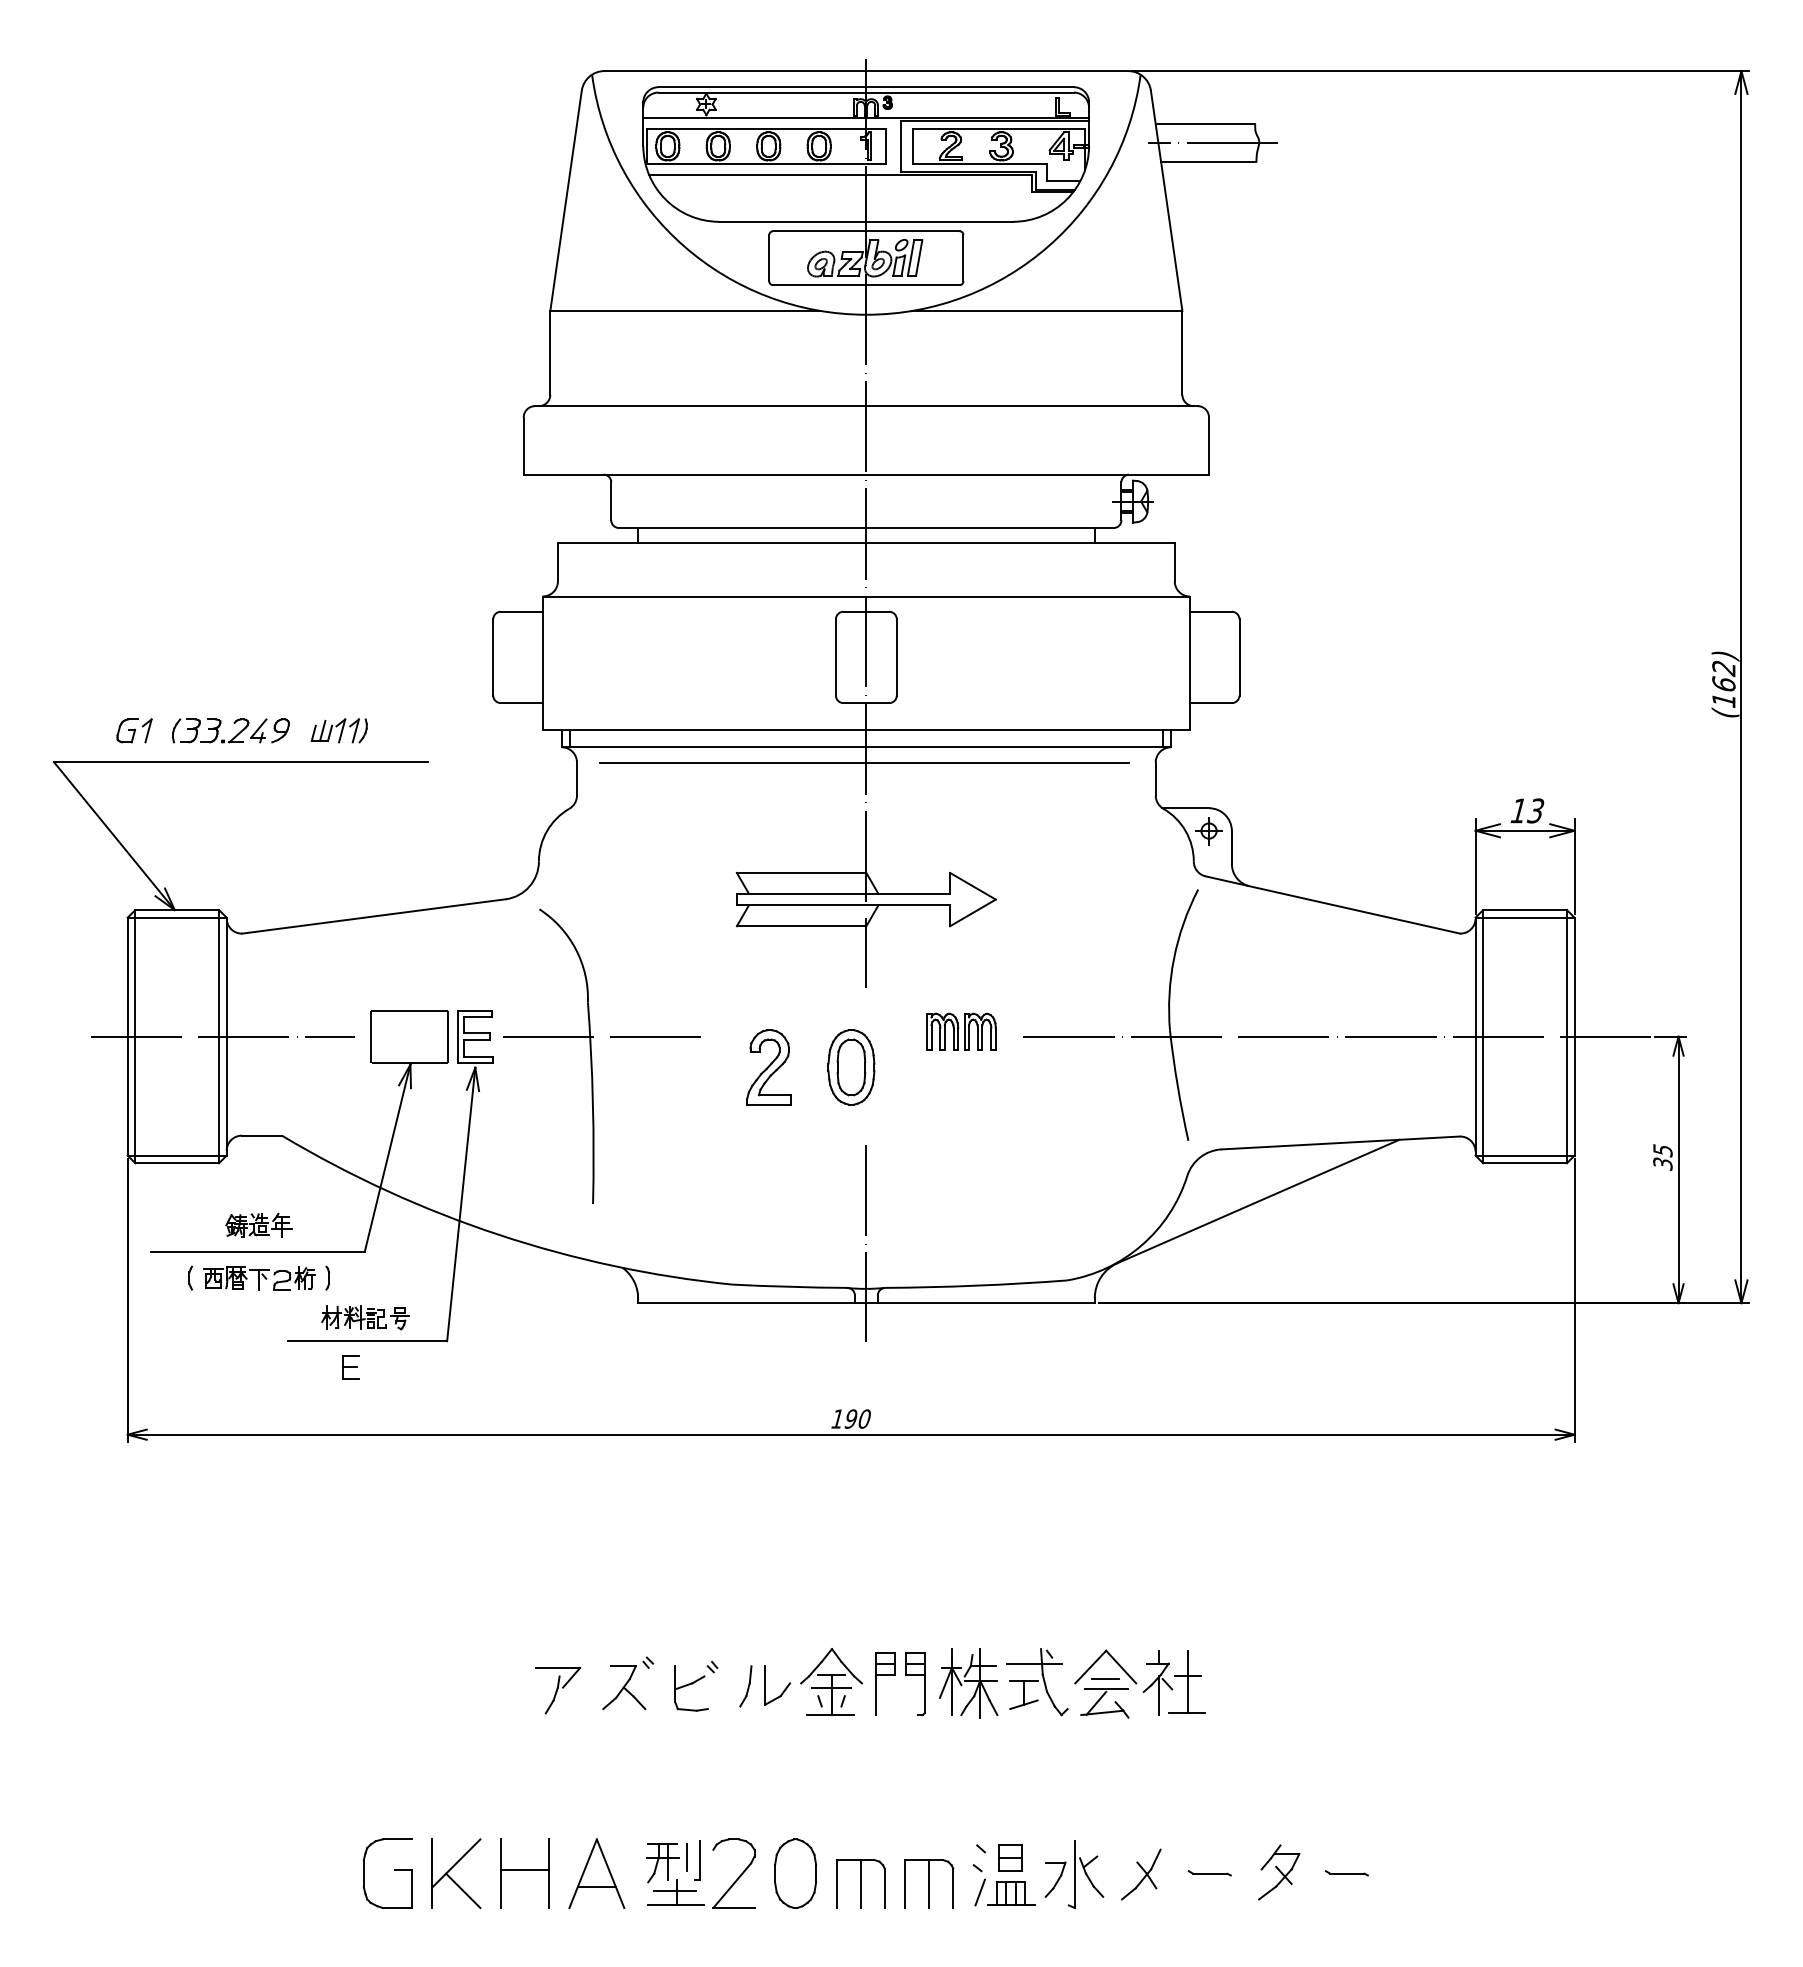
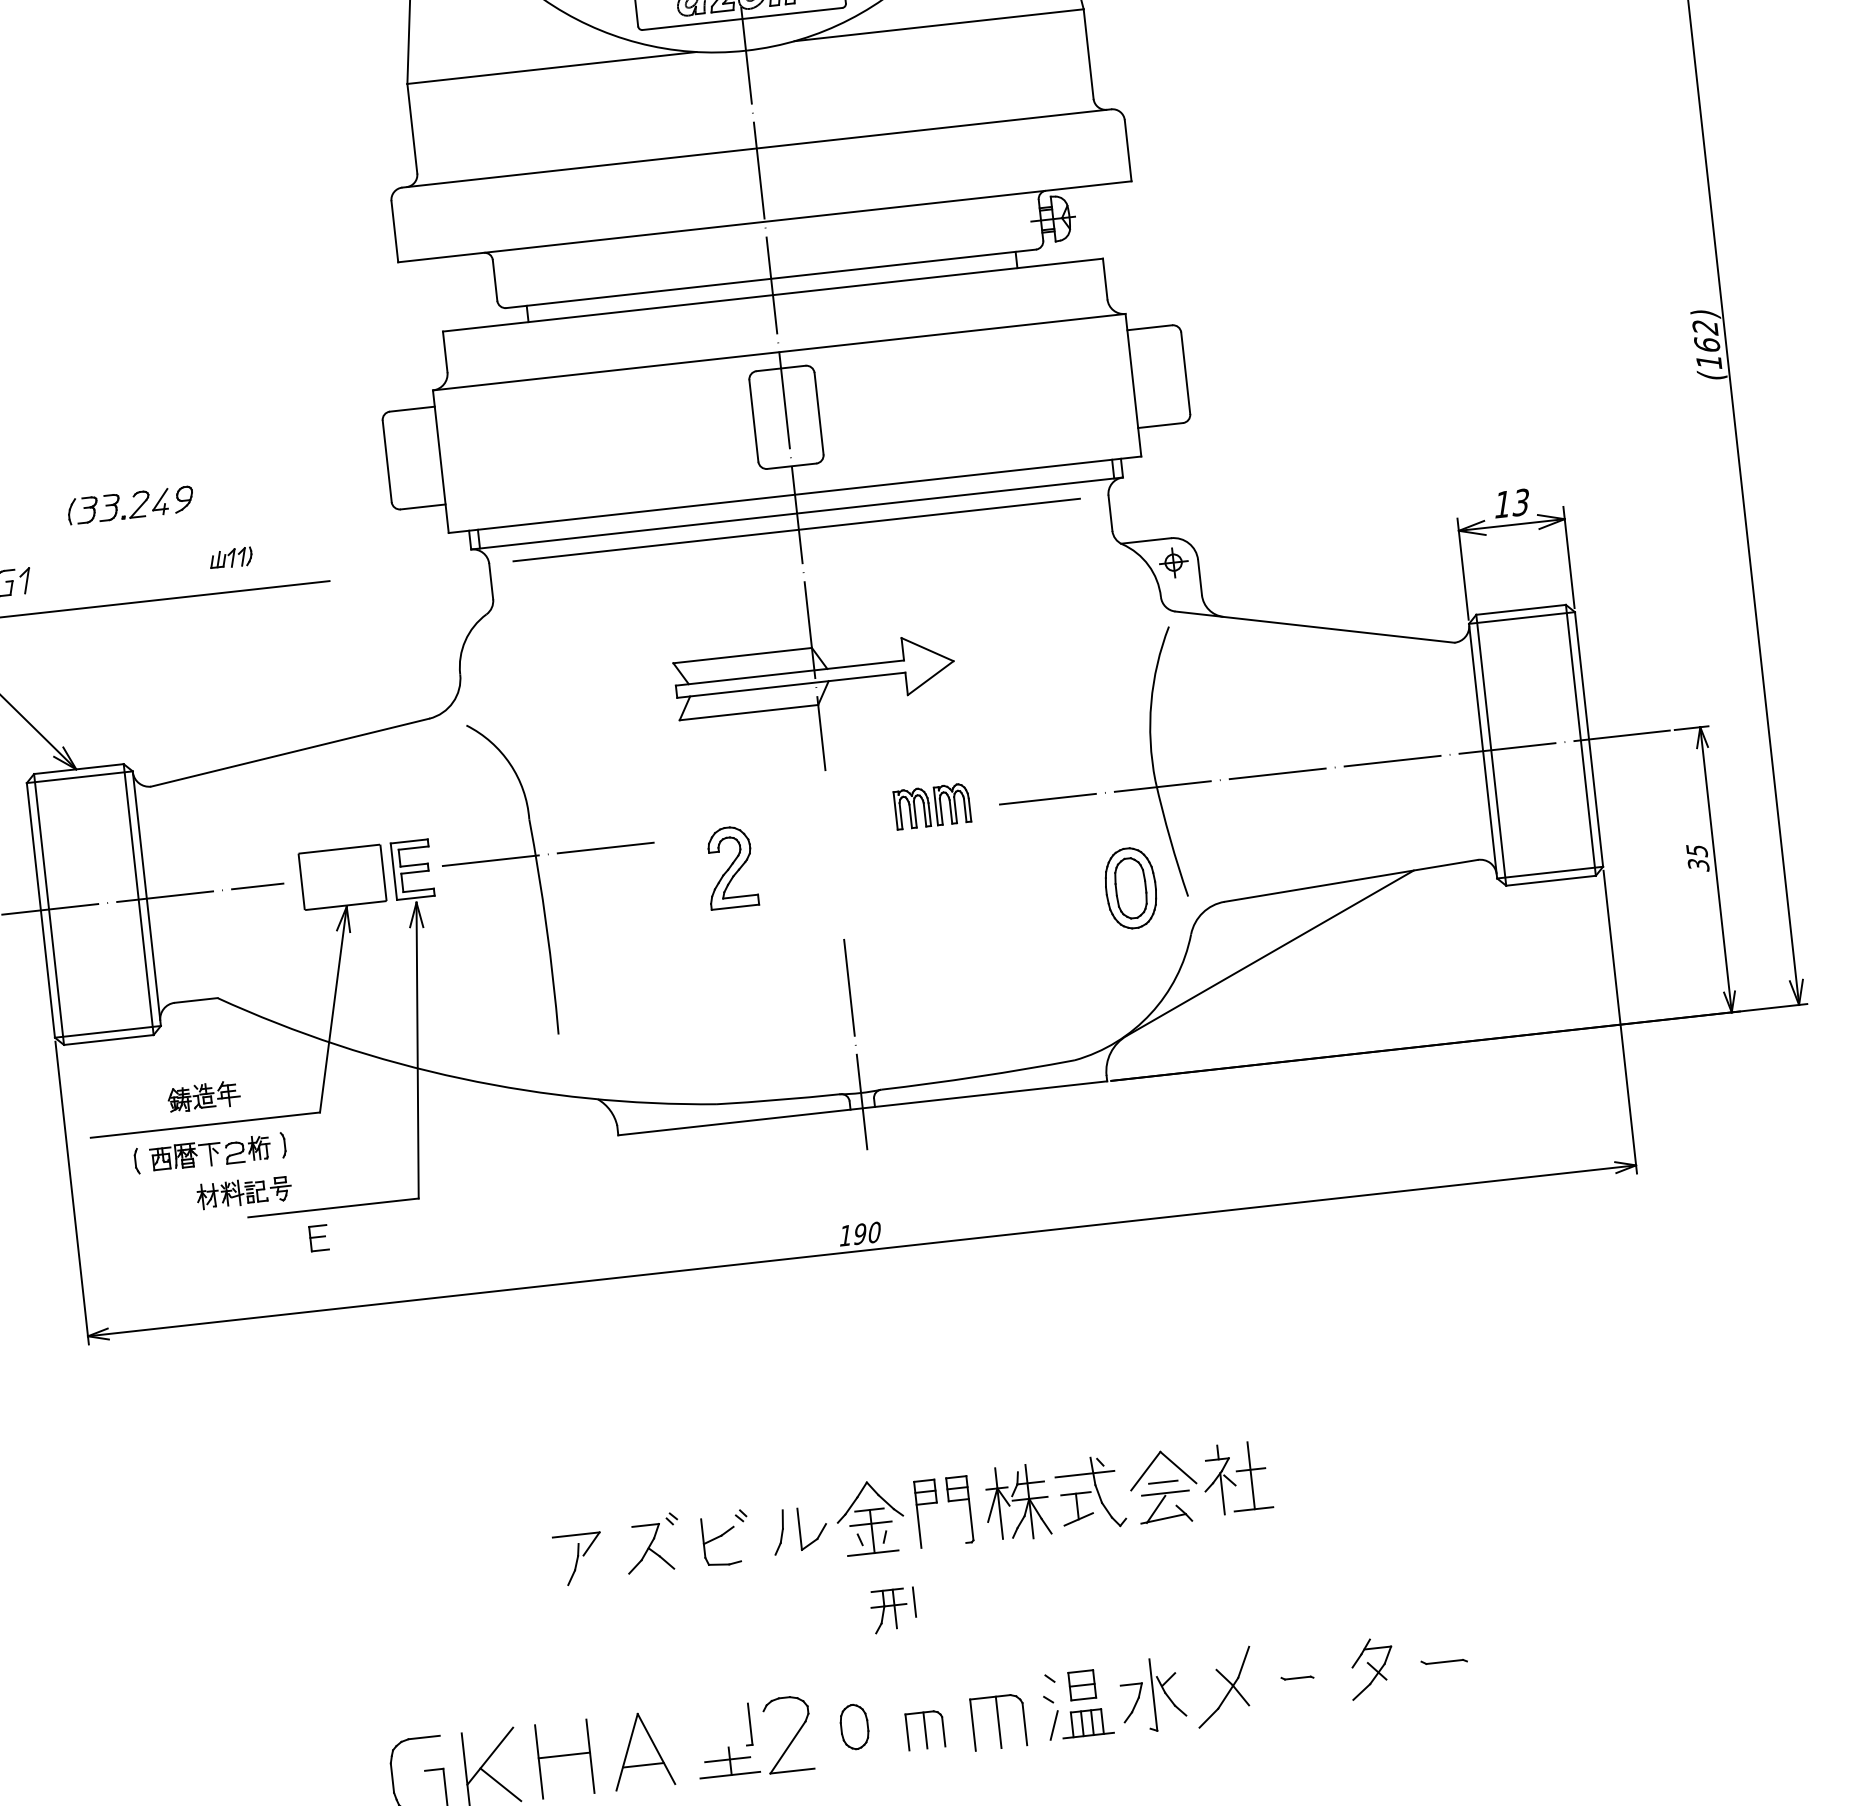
part: (338, 730) -> (230, 557), size x0.7
part: (235, 735) -> (136, 509), moved
part: (851, 1067) -> (1131, 888), moved
part: (365, 1317) -> (243, 1192), moved
part: (666, 1863) -> (893, 1611), moved
part: (795, 1873) -> (854, 1726), size x0.6
part: (1209, 1873) -> (1297, 1678), size x0.7
part: (1141, 1874) -> (1224, 1687), size x1.4
part: (860, 1883) -> (925, 1729), size x0.7

